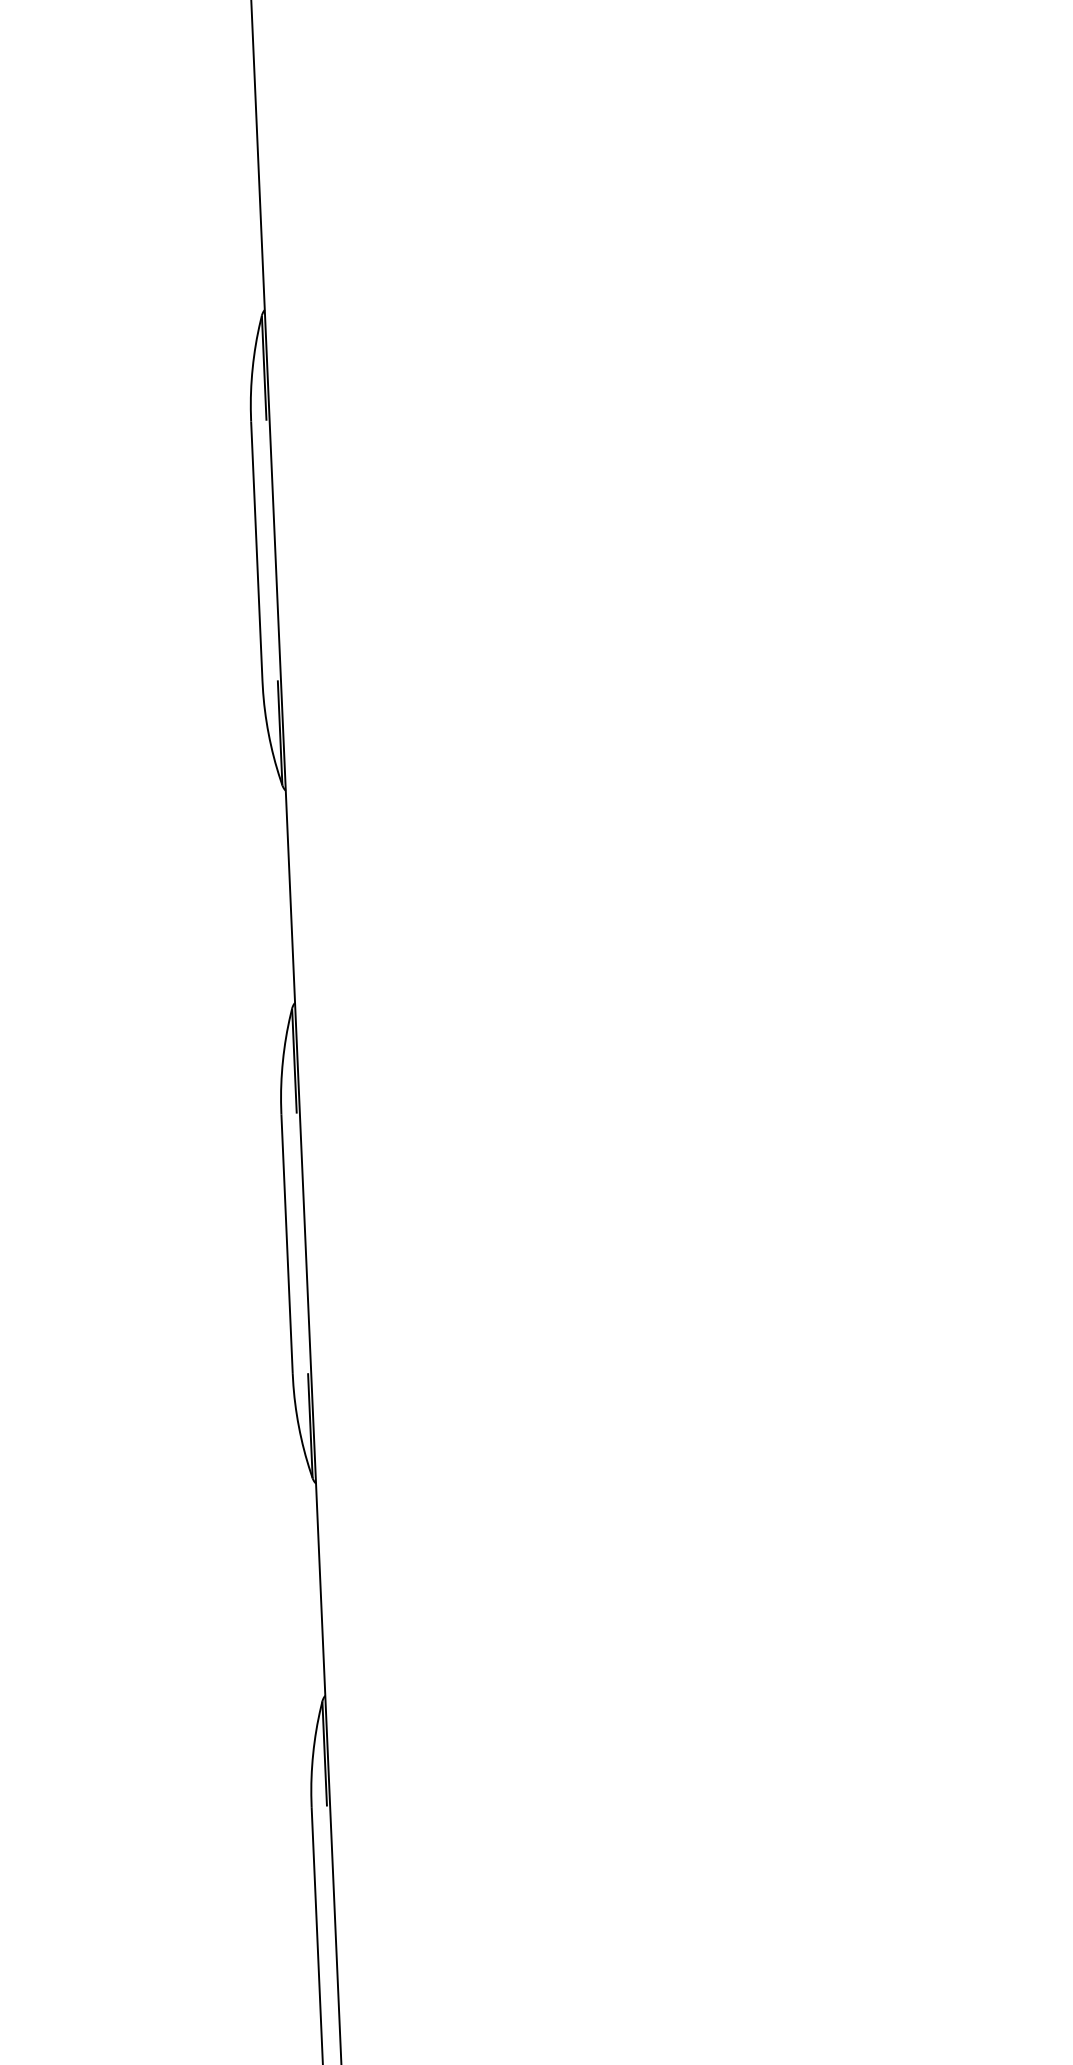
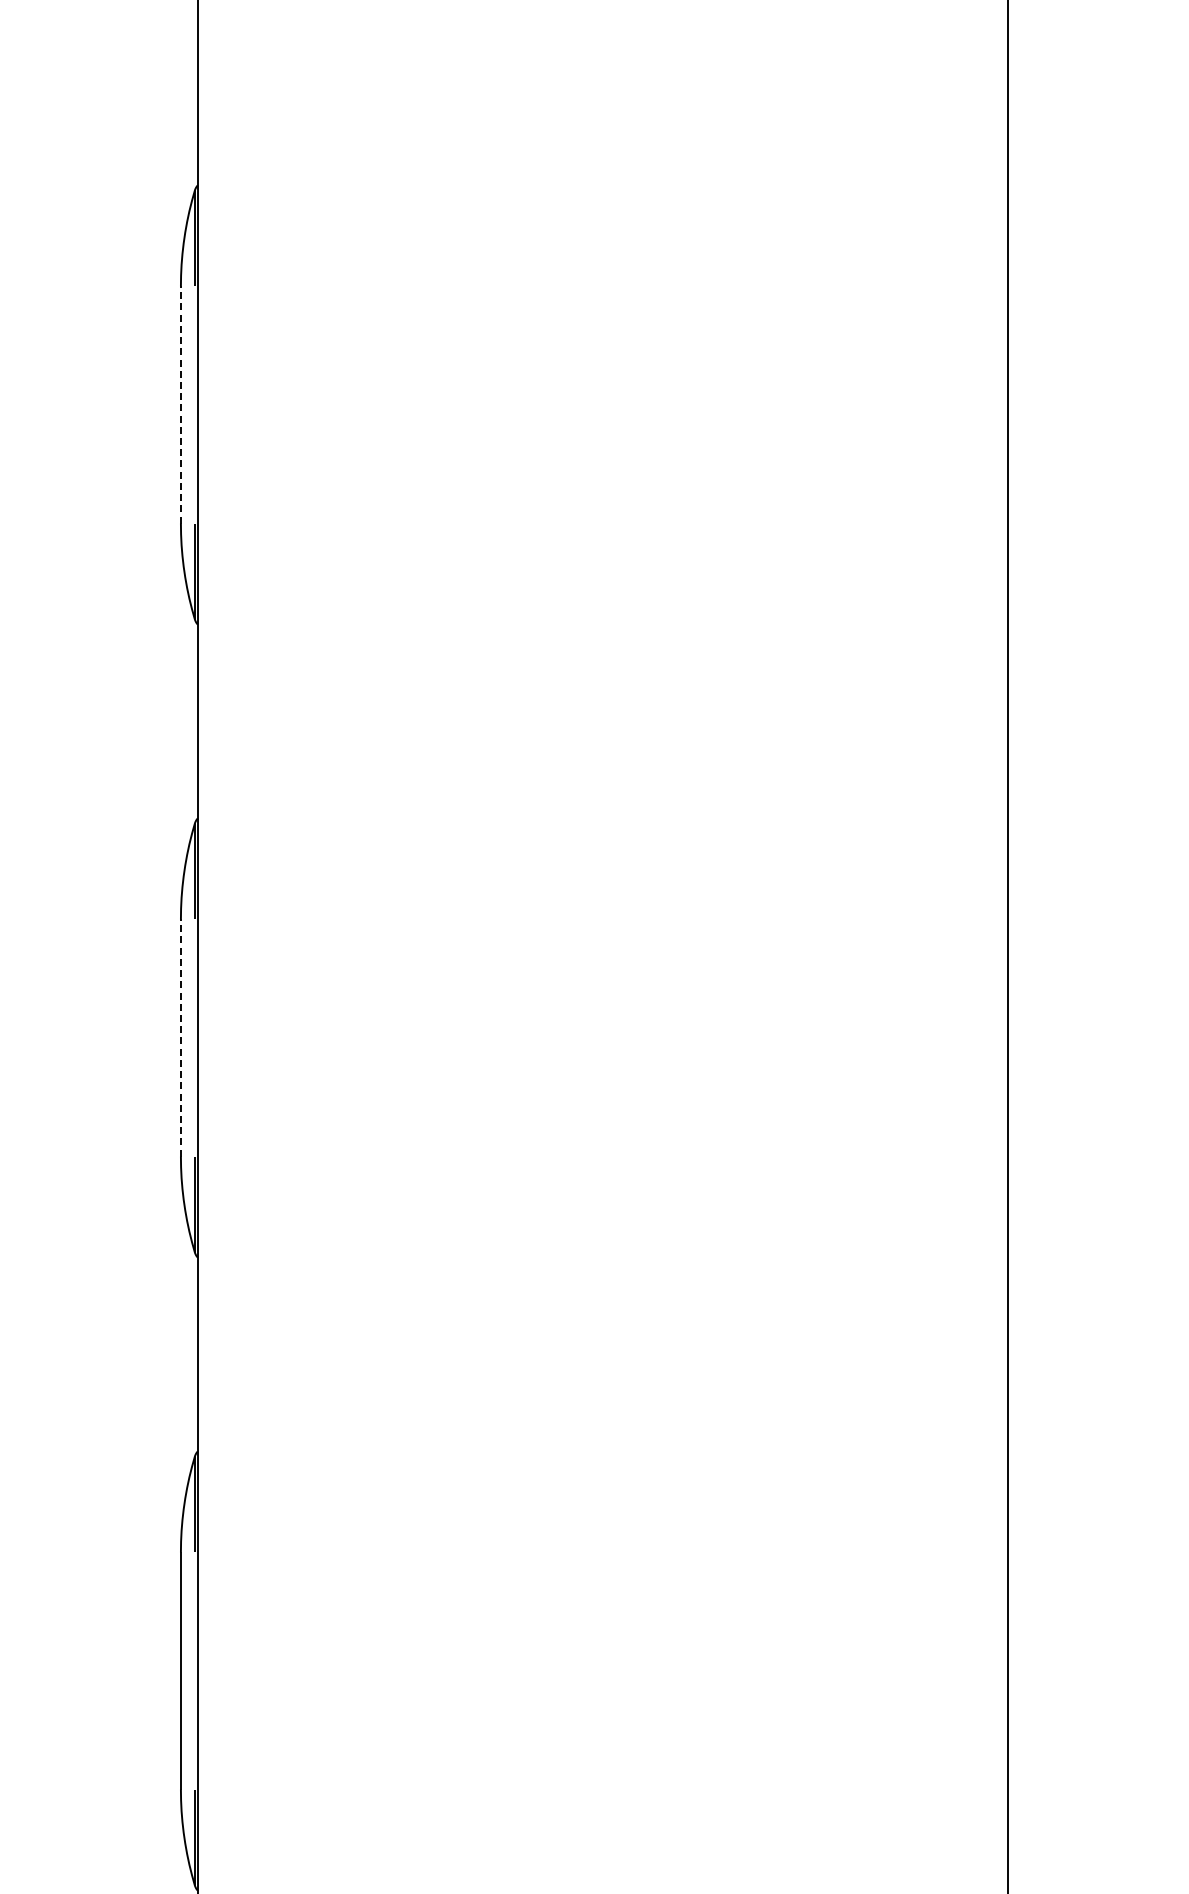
line: (256, 551) -> (180, 405), solid -> dashed
line: (286, 1244) -> (180, 1038), solid -> dashed

